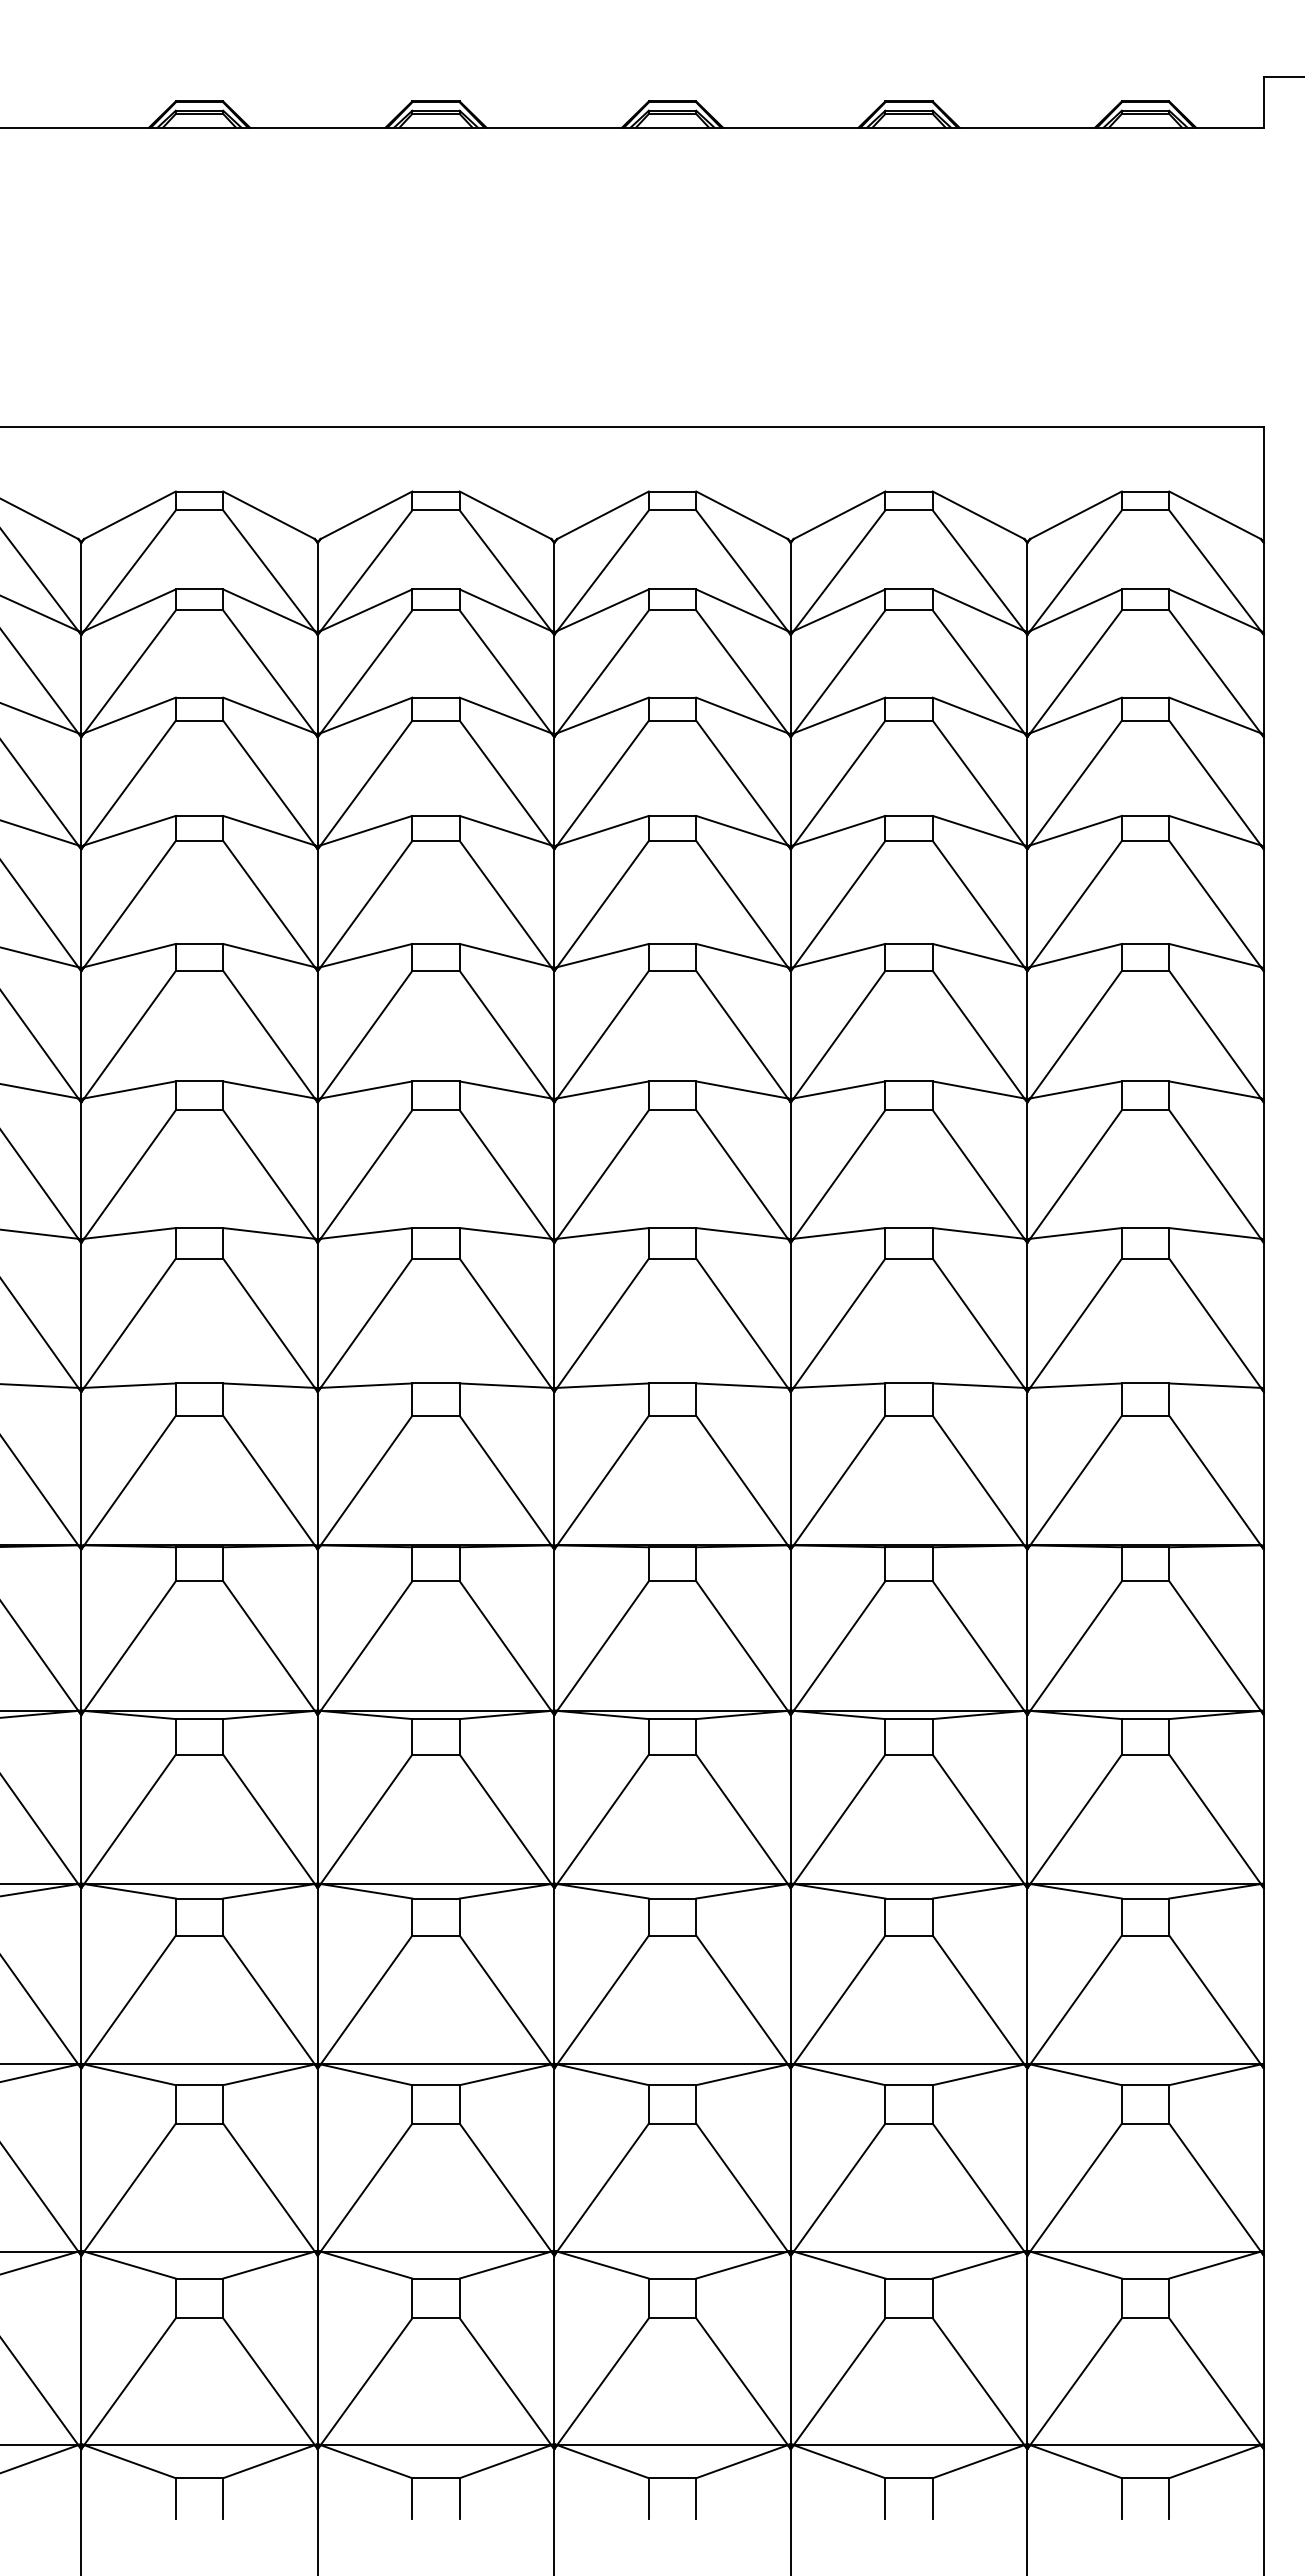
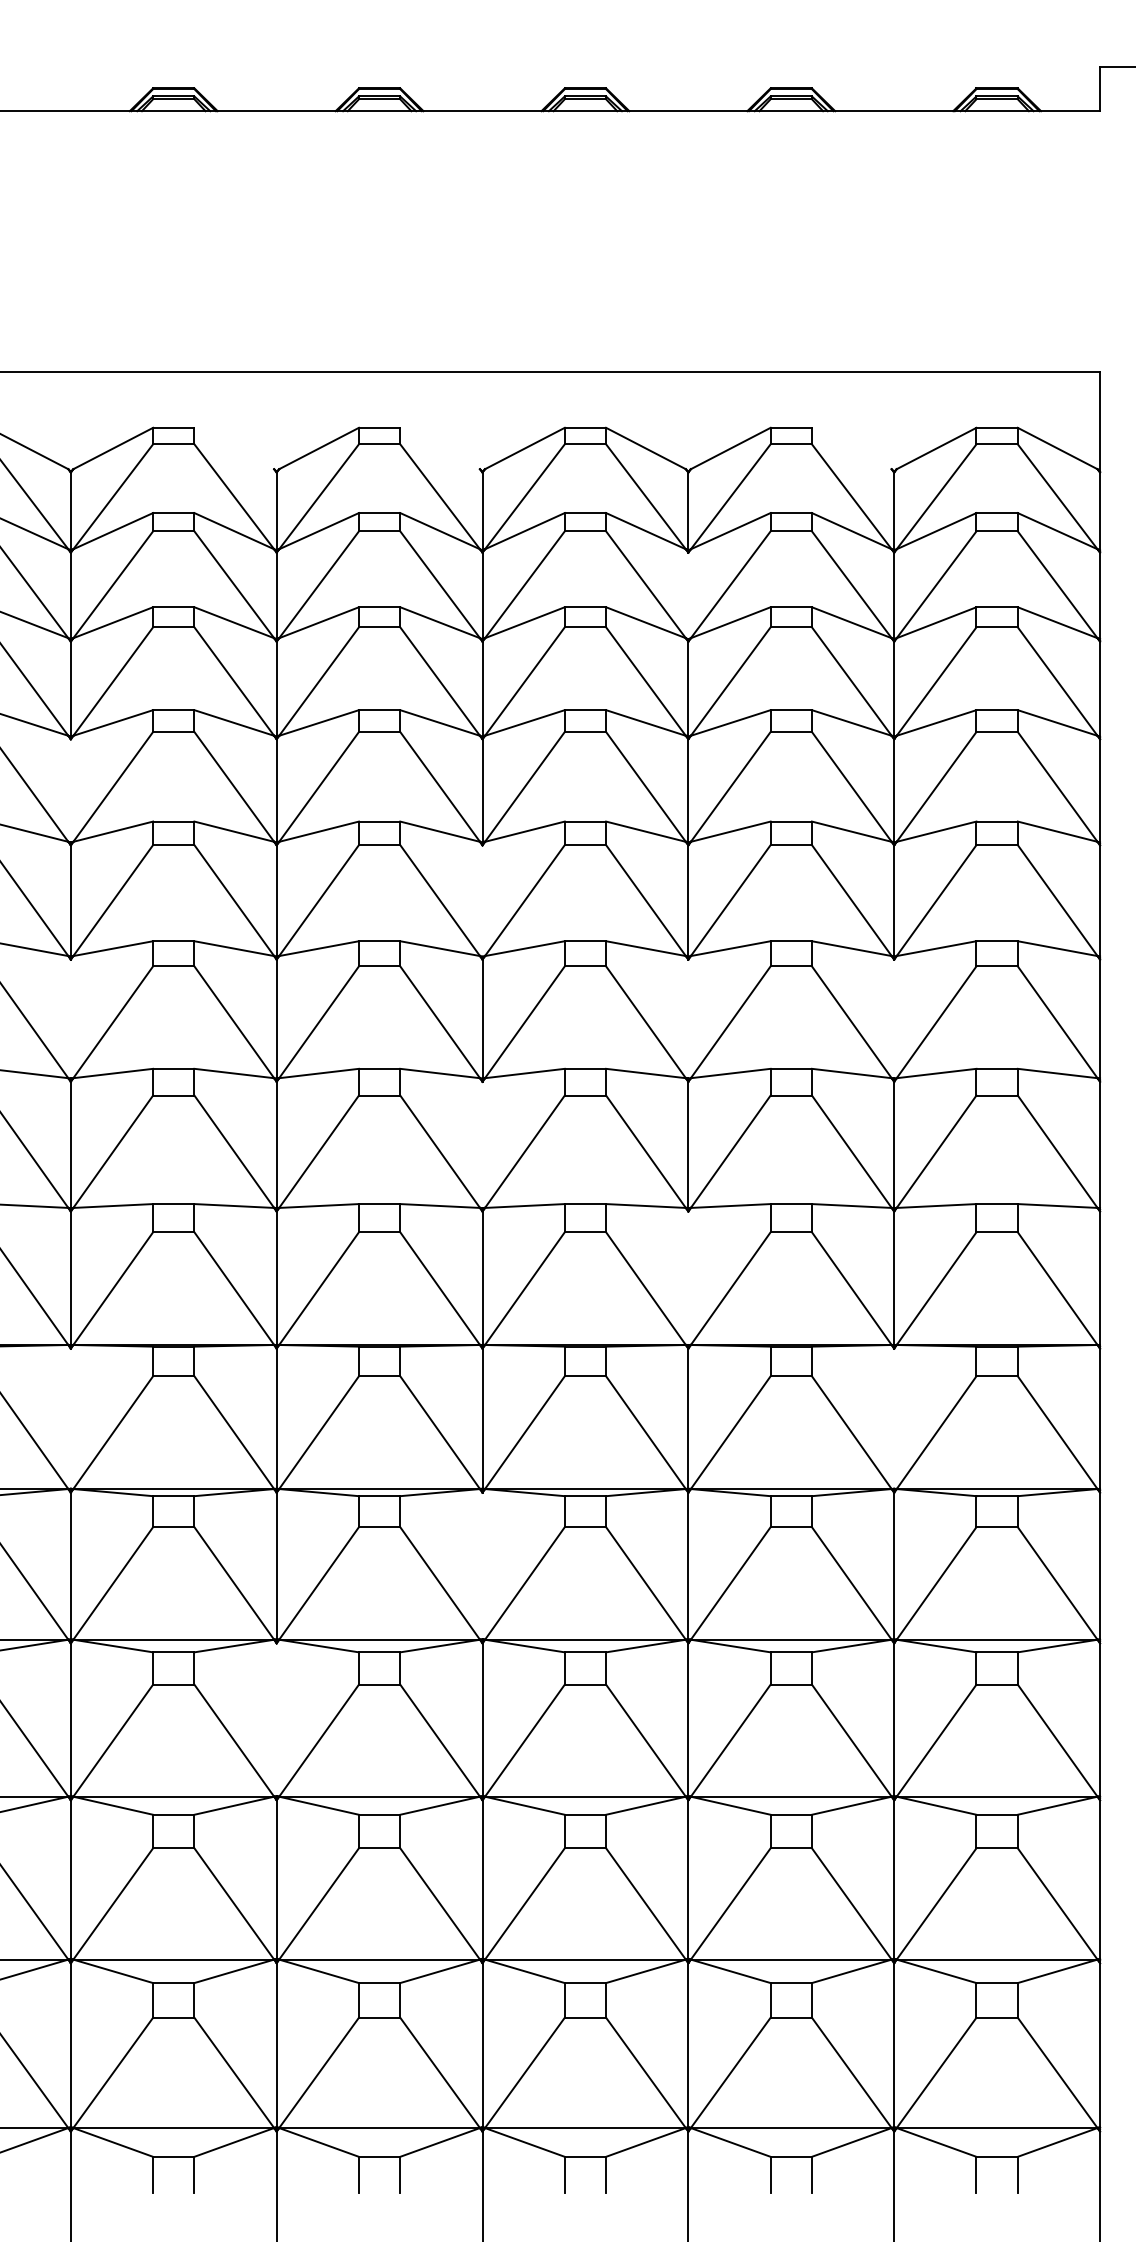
line: (268, 515) -> (233, 448), removed
line: (505, 515) -> (440, 448), removed
line: (978, 515) -> (851, 448), removed
line: (790, 684) -> (688, 595), removed
line: (81, 908) -> (71, 790), removed
line: (554, 1035) -> (482, 901), removed
line: (81, 1170) -> (71, 1018), removed
line: (790, 1170) -> (688, 1018), removed
line: (1027, 1170) -> (894, 1018), removed
line: (554, 1315) -> (482, 1144), removed
line: (790, 1468) -> (688, 1278), removed
line: (81, 1629) -> (71, 1418), removed
line: (1027, 1629) -> (894, 1418), removed
line: (554, 1799) -> (482, 1566), removed
line: (317, 1975) -> (276, 1719), removed

